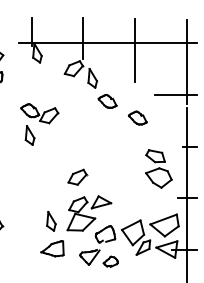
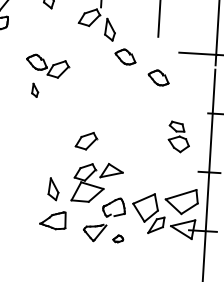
part: (29, 135) -> (34, 90), size x0.6
part: (158, 168) -> (178, 136), size x0.7
part: (110, 261) -> (118, 238), size x0.6

